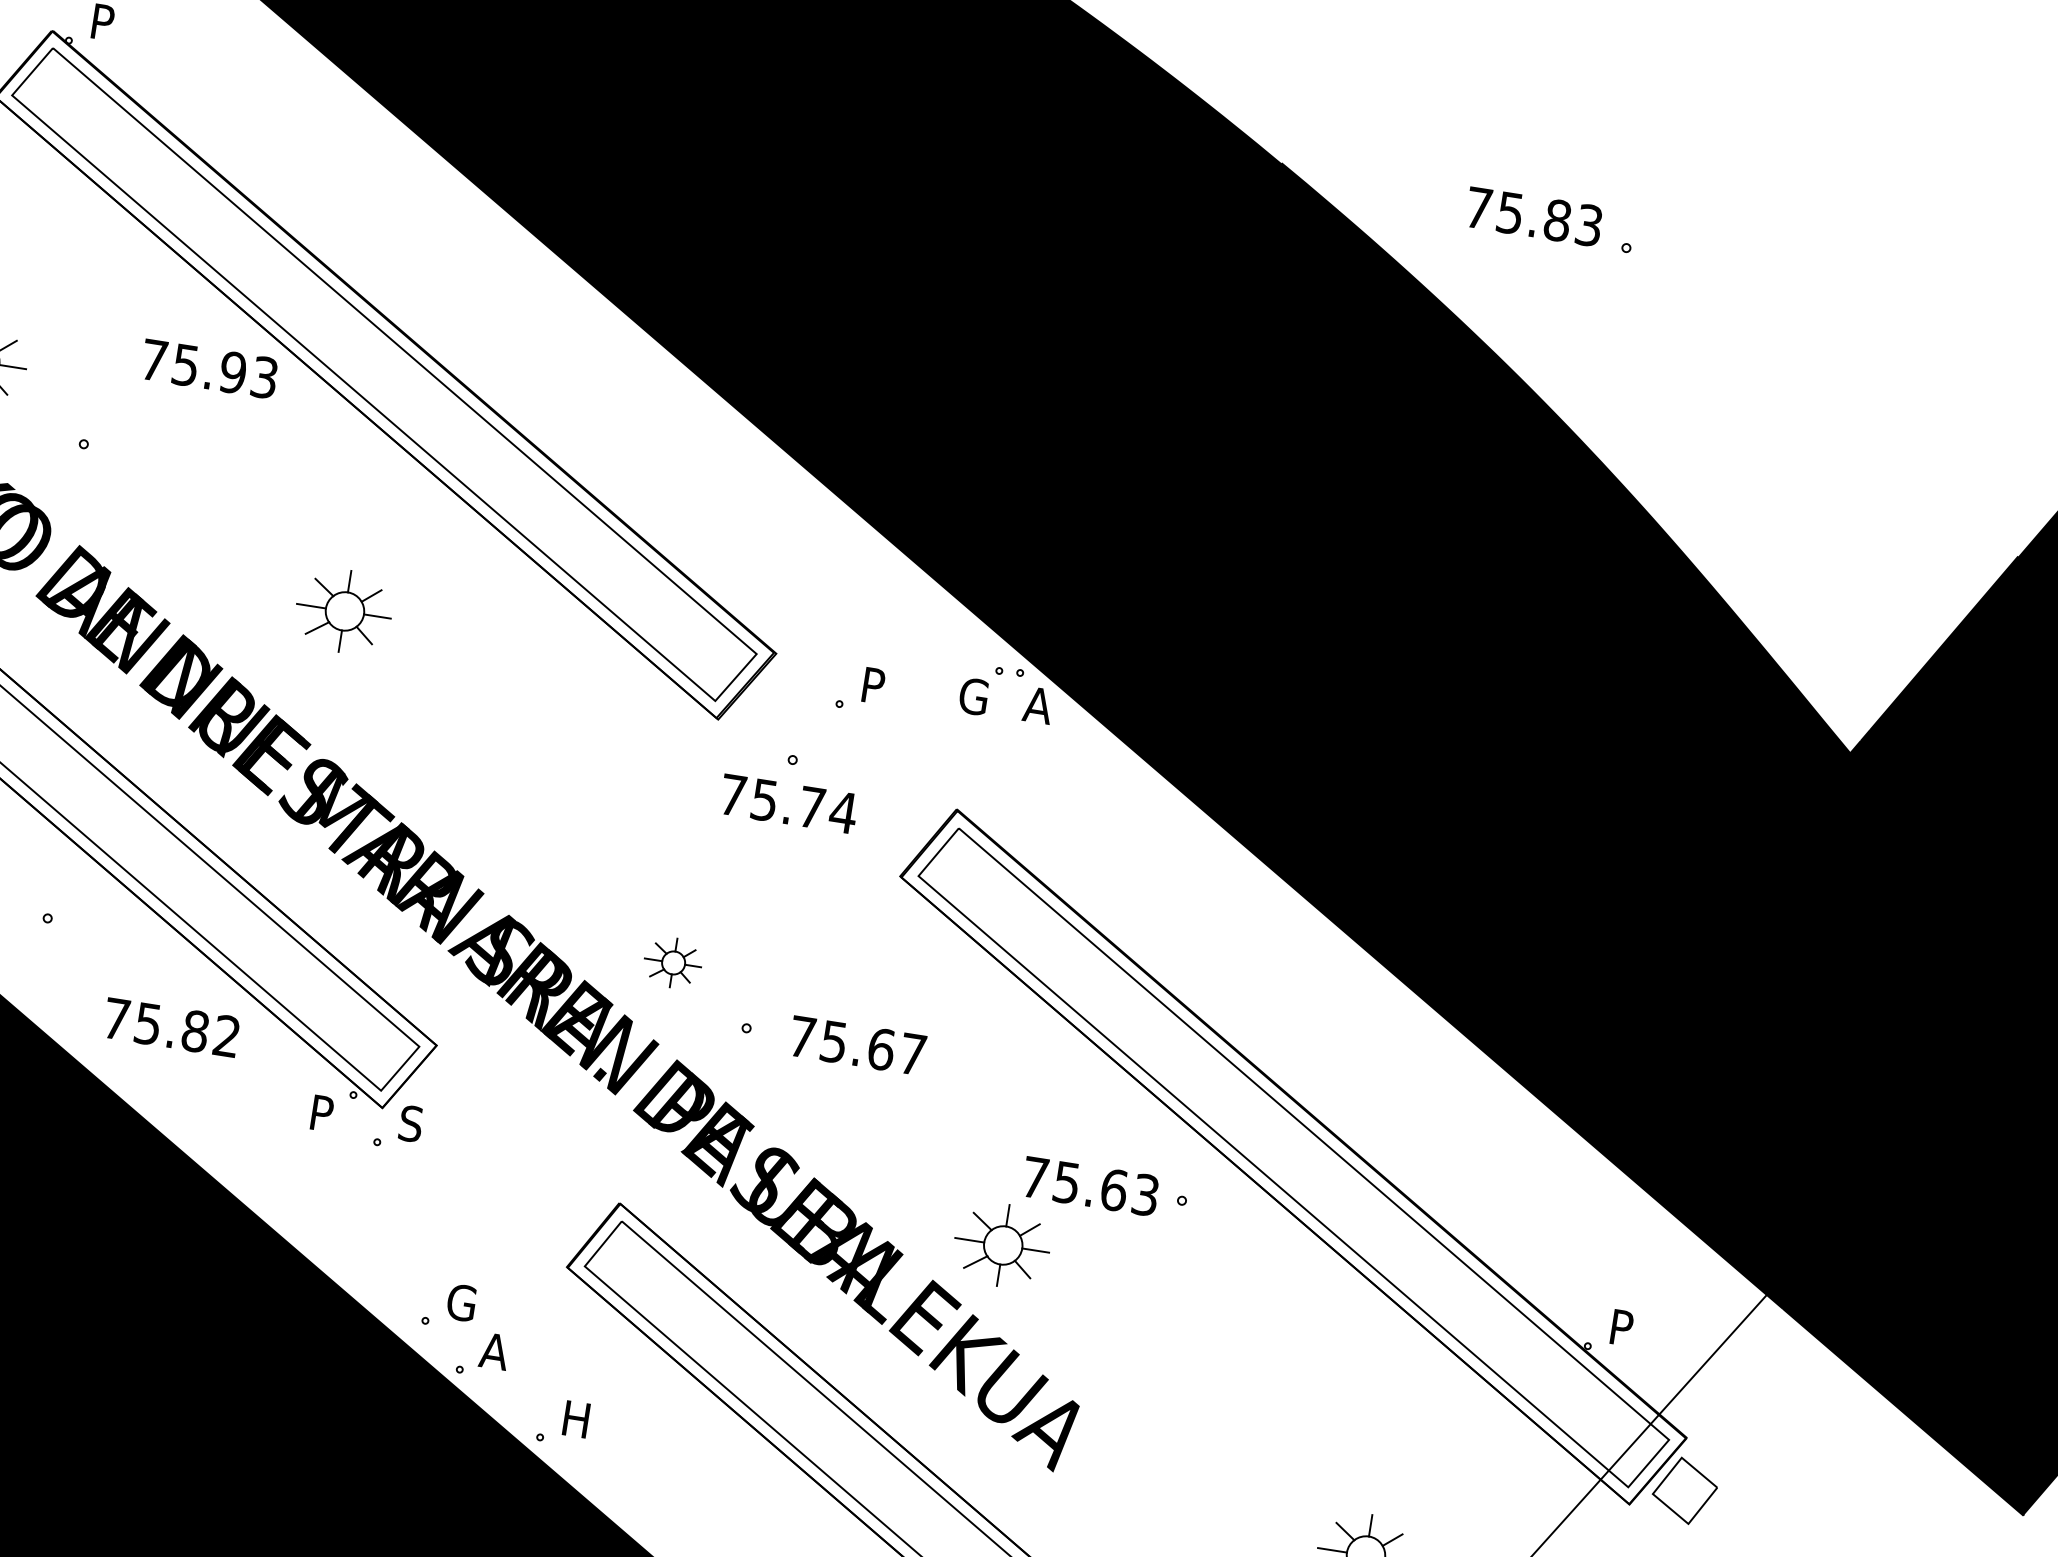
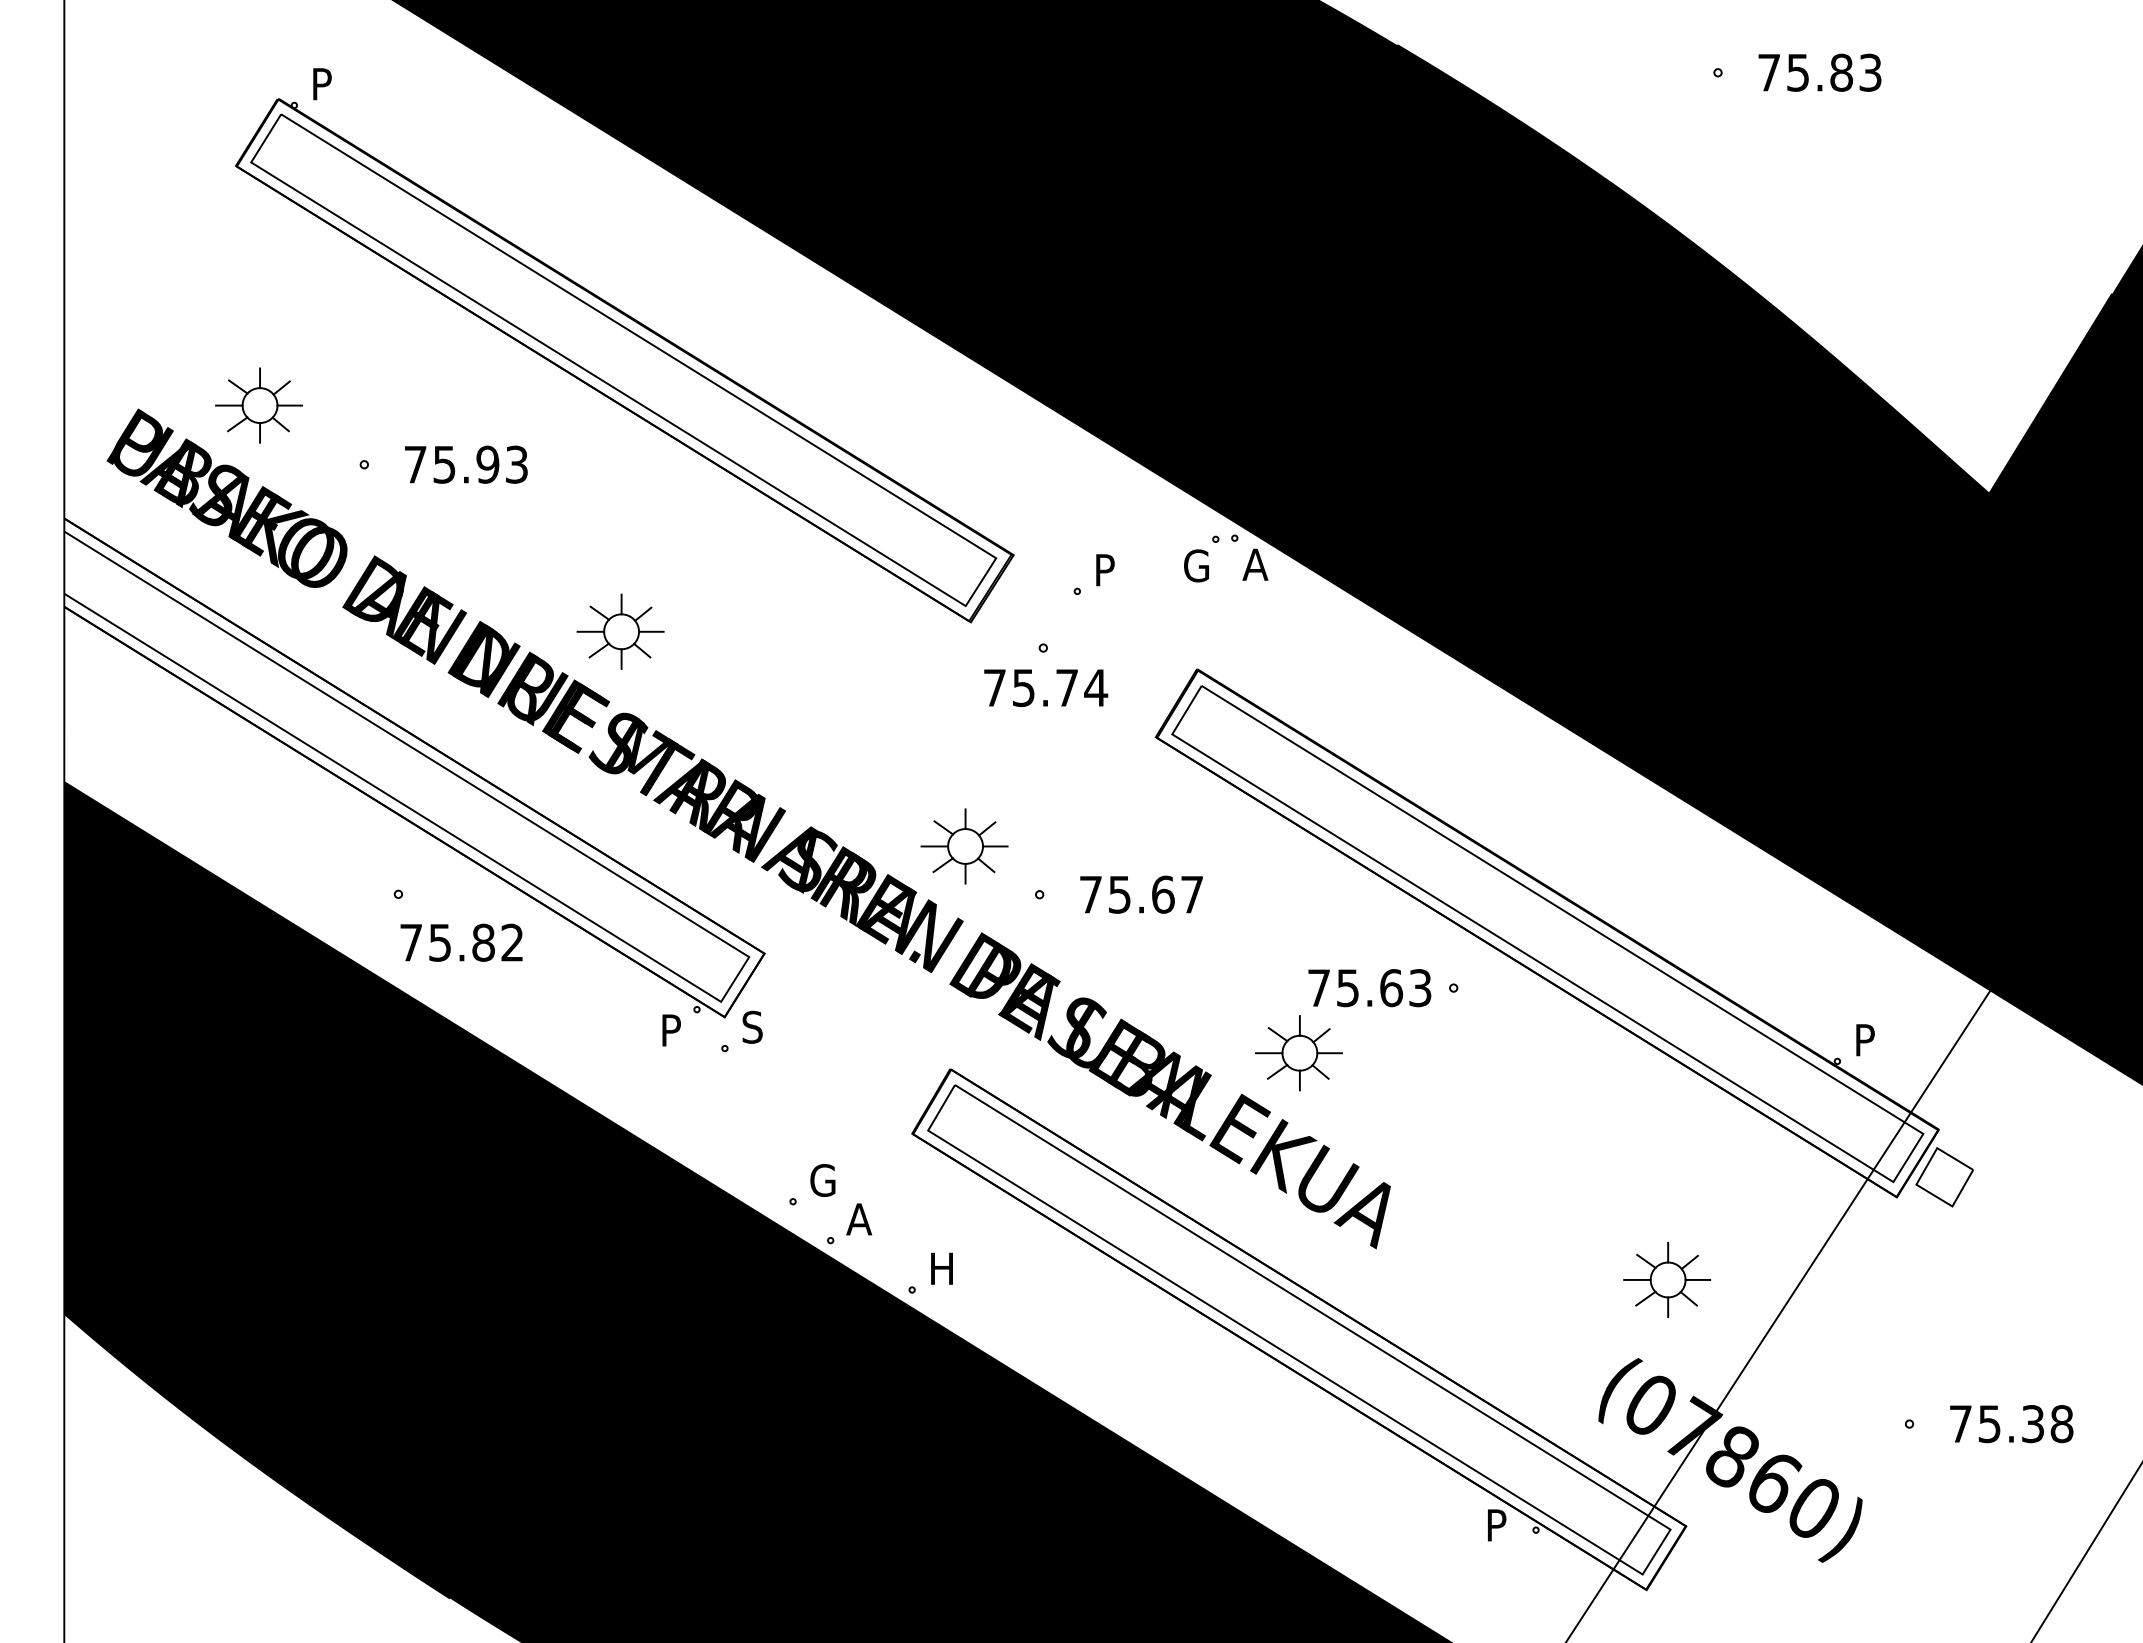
text: (1533, 216) -> (1819, 72), moved
text: (209, 368) -> (466, 464), moved
part: (343, 610) -> (620, 631), moved
part: (672, 962) -> (964, 846), size x1.67
text: (171, 1027) -> (461, 942), moved

